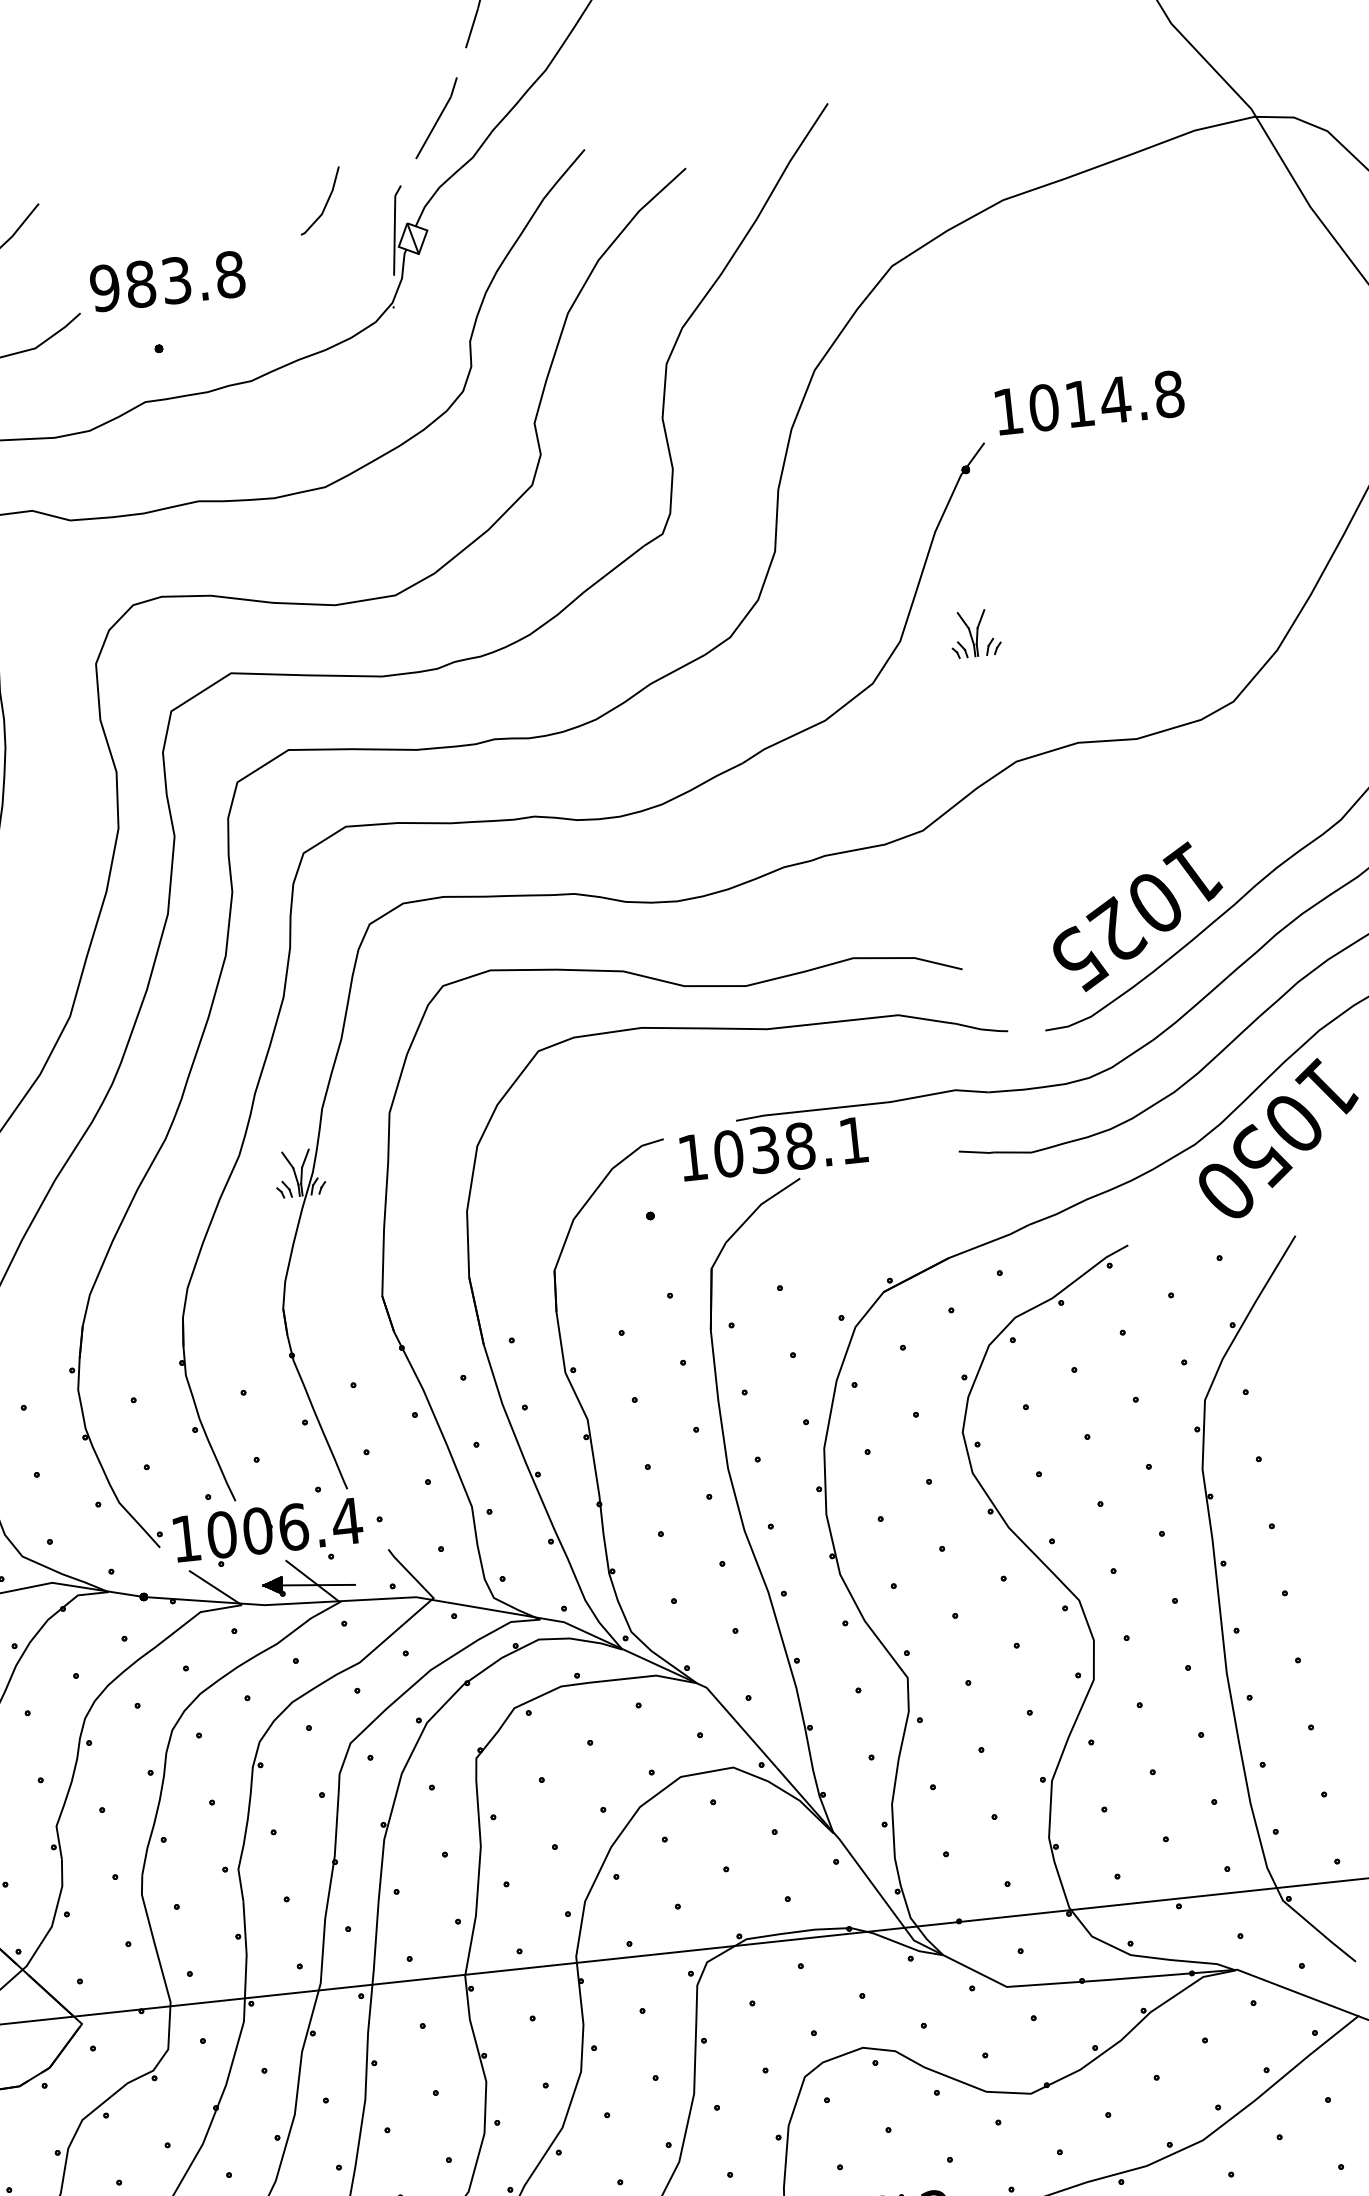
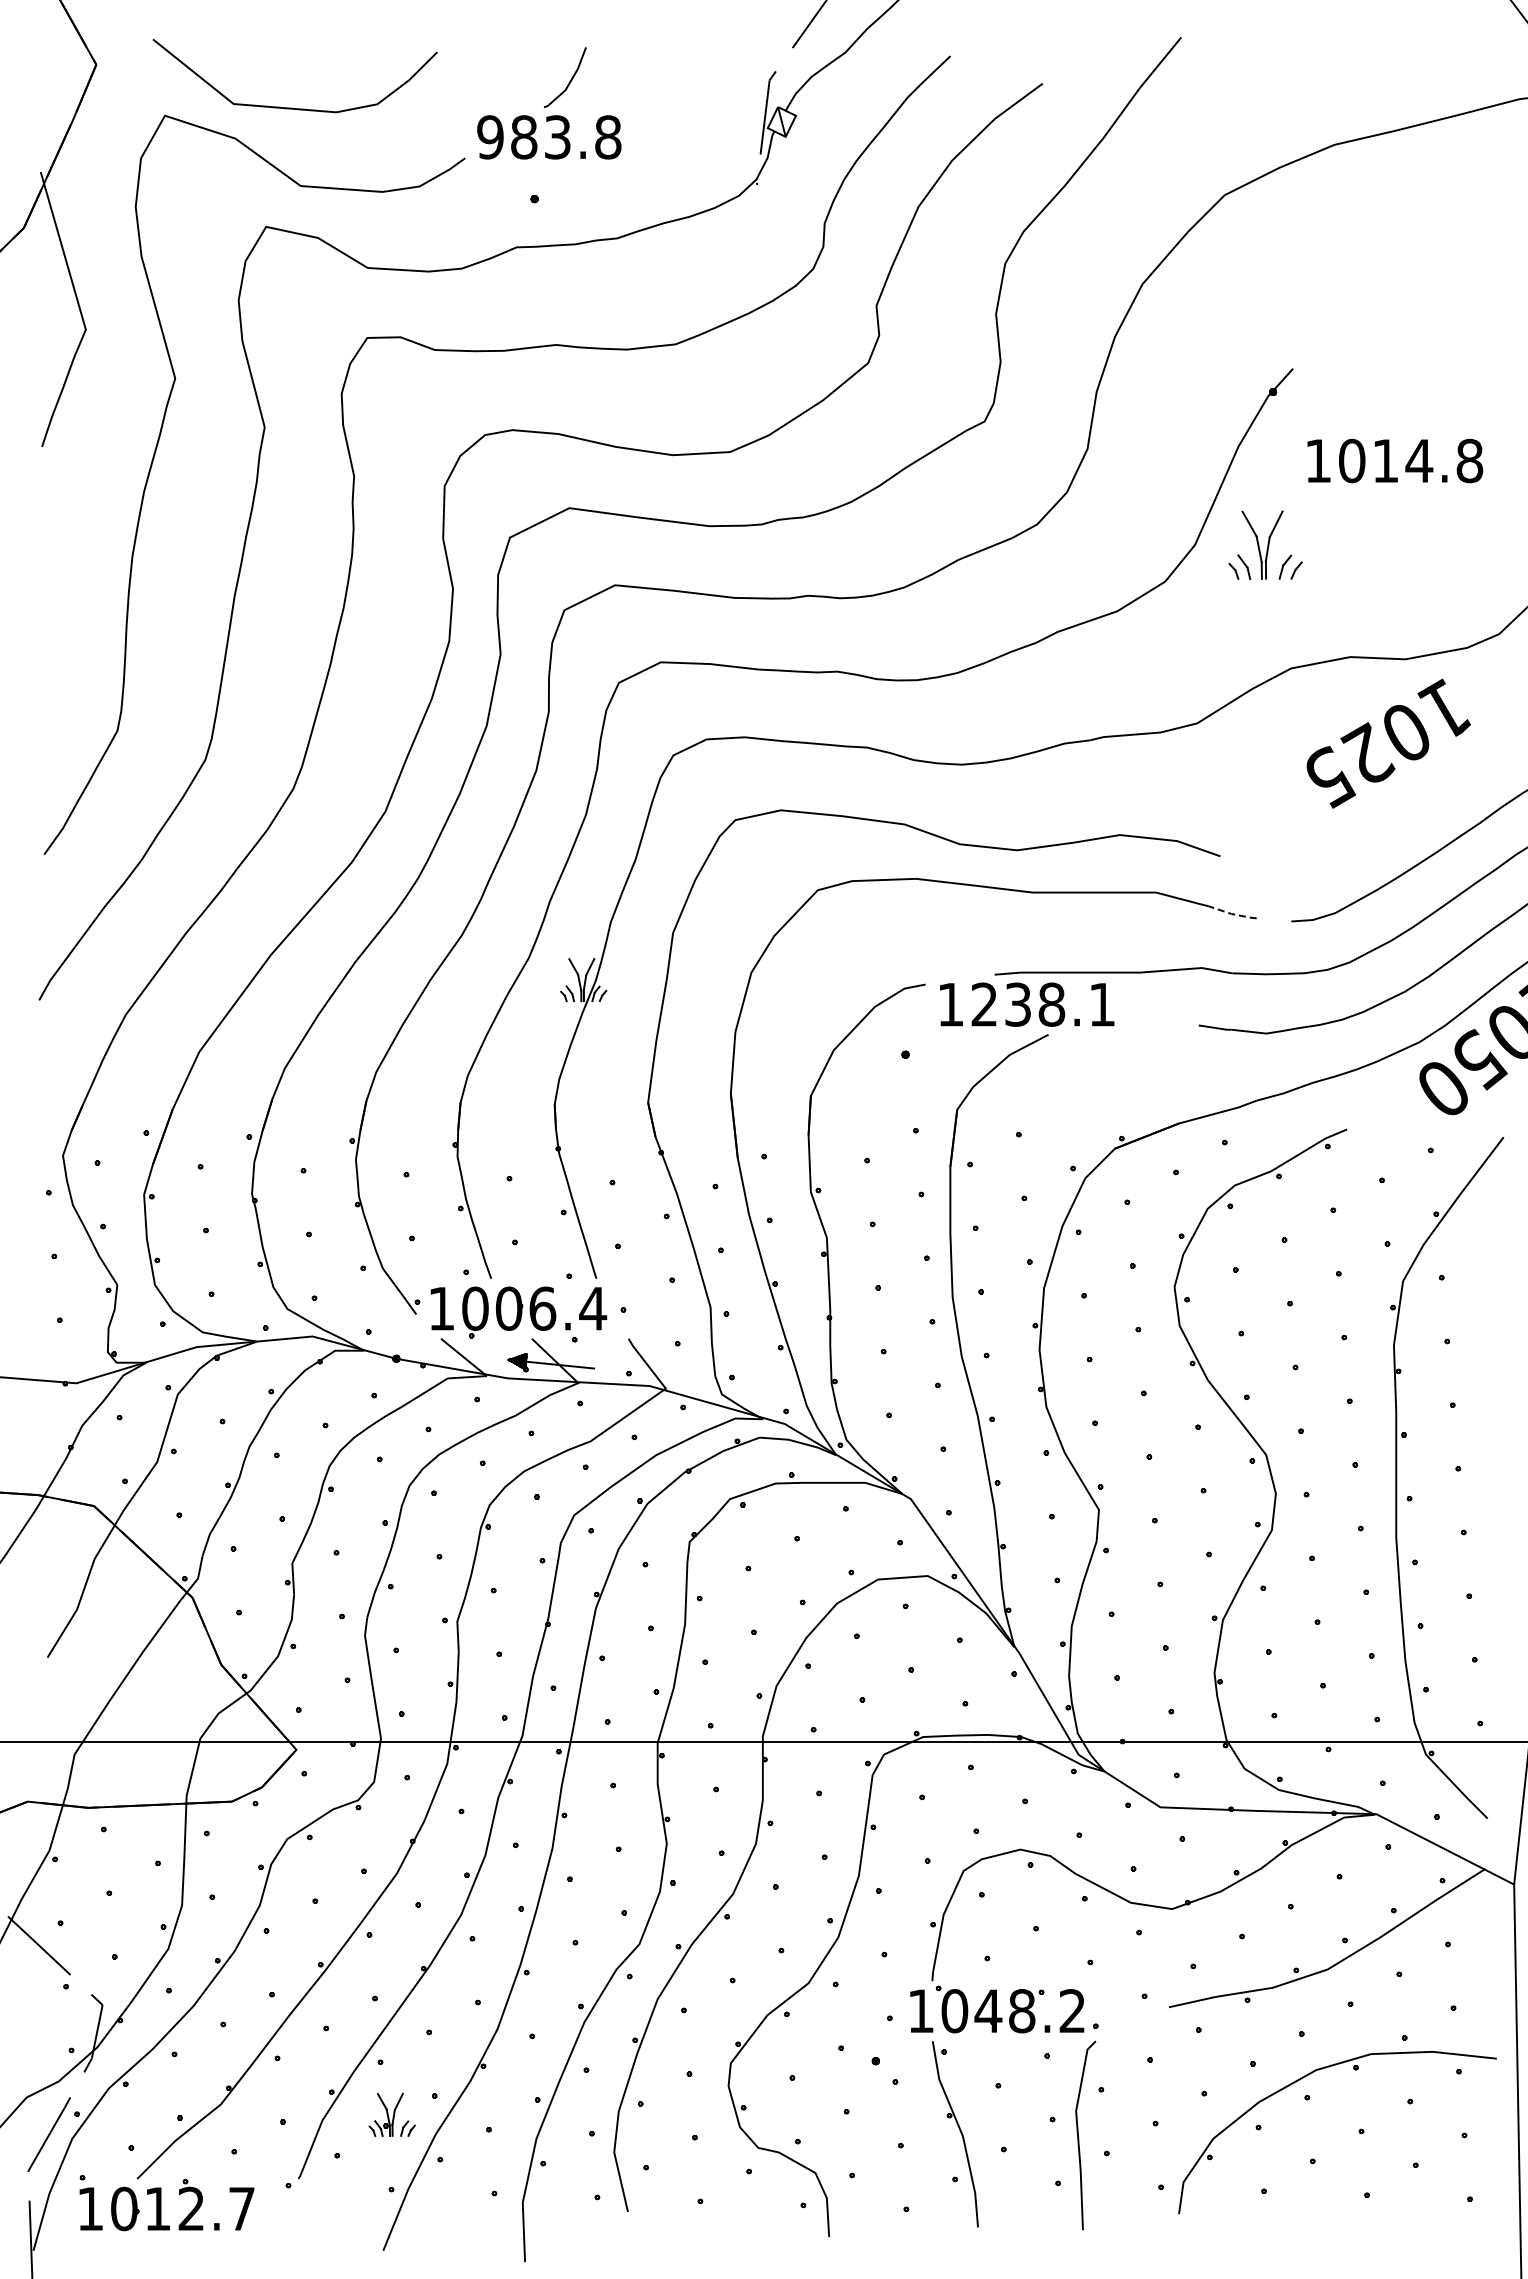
line: (325, 202) -> (570, 79), moved
text: (1090, 402) -> (1395, 460), moved
part: (975, 633) -> (1265, 545), size x1.6
text: (1137, 916) -> (1388, 743), moved
line: (980, 1029) -> (1231, 914), solid -> dashed
text: (728, 1153) -> (984, 1004), 1038.1 -> 1238.1

